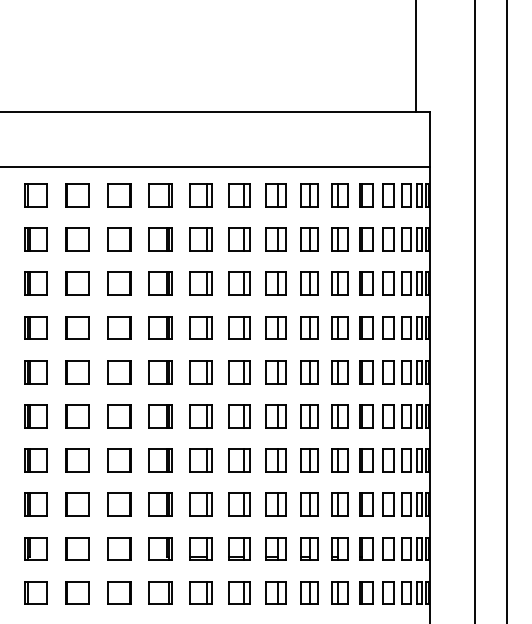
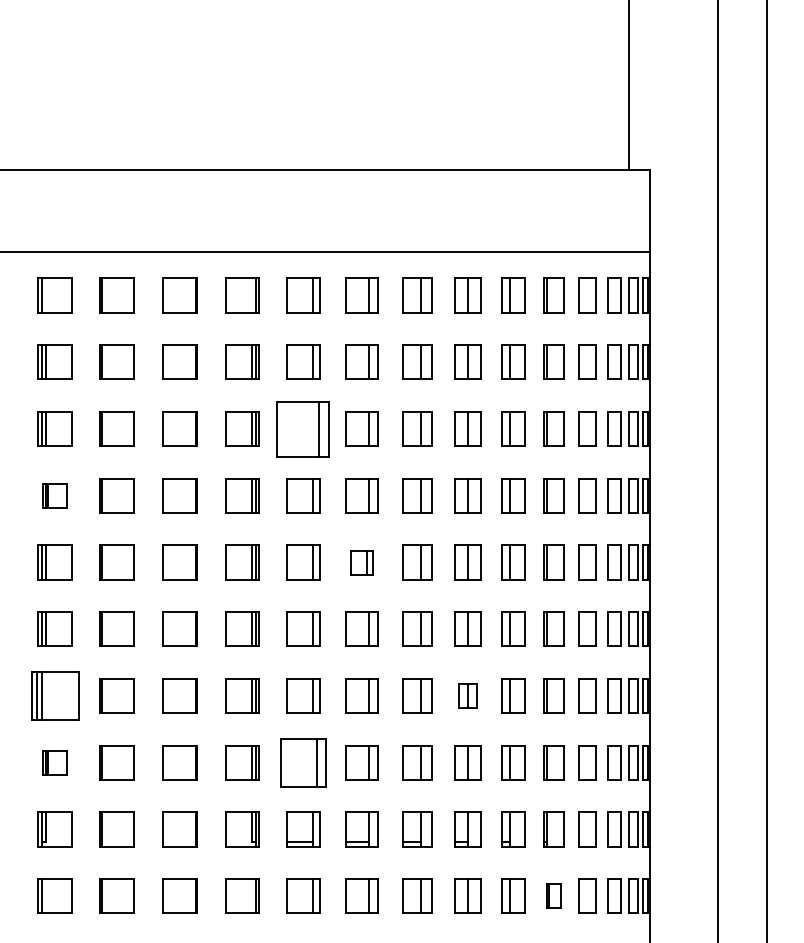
part: (200, 283) -> (303, 428), size x1.6
part: (35, 327) -> (53, 494), size x0.7
part: (239, 372) -> (361, 562), size x0.7
part: (35, 460) -> (53, 695), size x1.4
part: (309, 460) -> (467, 695), size x0.7
part: (35, 504) -> (53, 762), size x0.7
part: (200, 504) -> (303, 762), size x1.4
part: (366, 592) -> (553, 895), size x0.7

